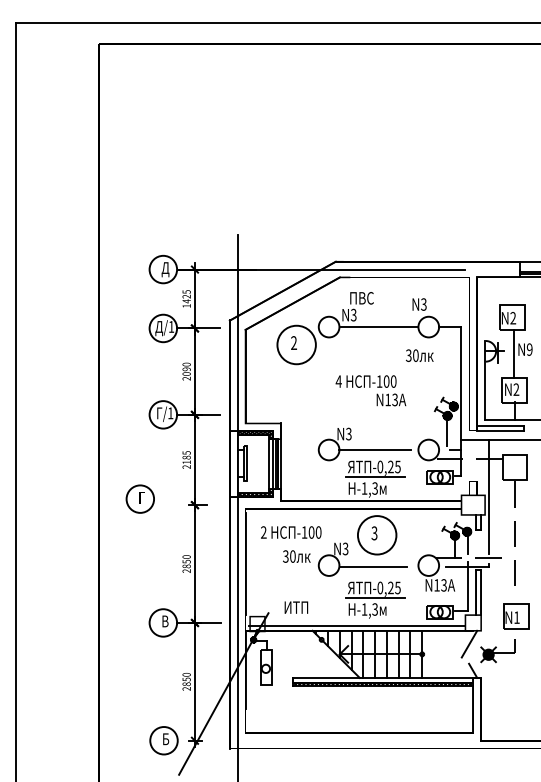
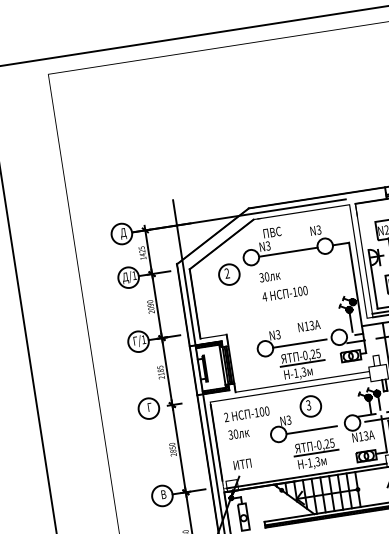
circle: (296, 344) -> (229, 274), size x0.71
text: (419, 355) -> (269, 276), moved
text: (391, 399) -> (309, 325), moved
part: (139, 498) -> (148, 408), moved
circle: (376, 535) -> (310, 406), size x0.71
text: (296, 556) -> (238, 433), moved
text: (296, 607) -> (242, 464), moved

